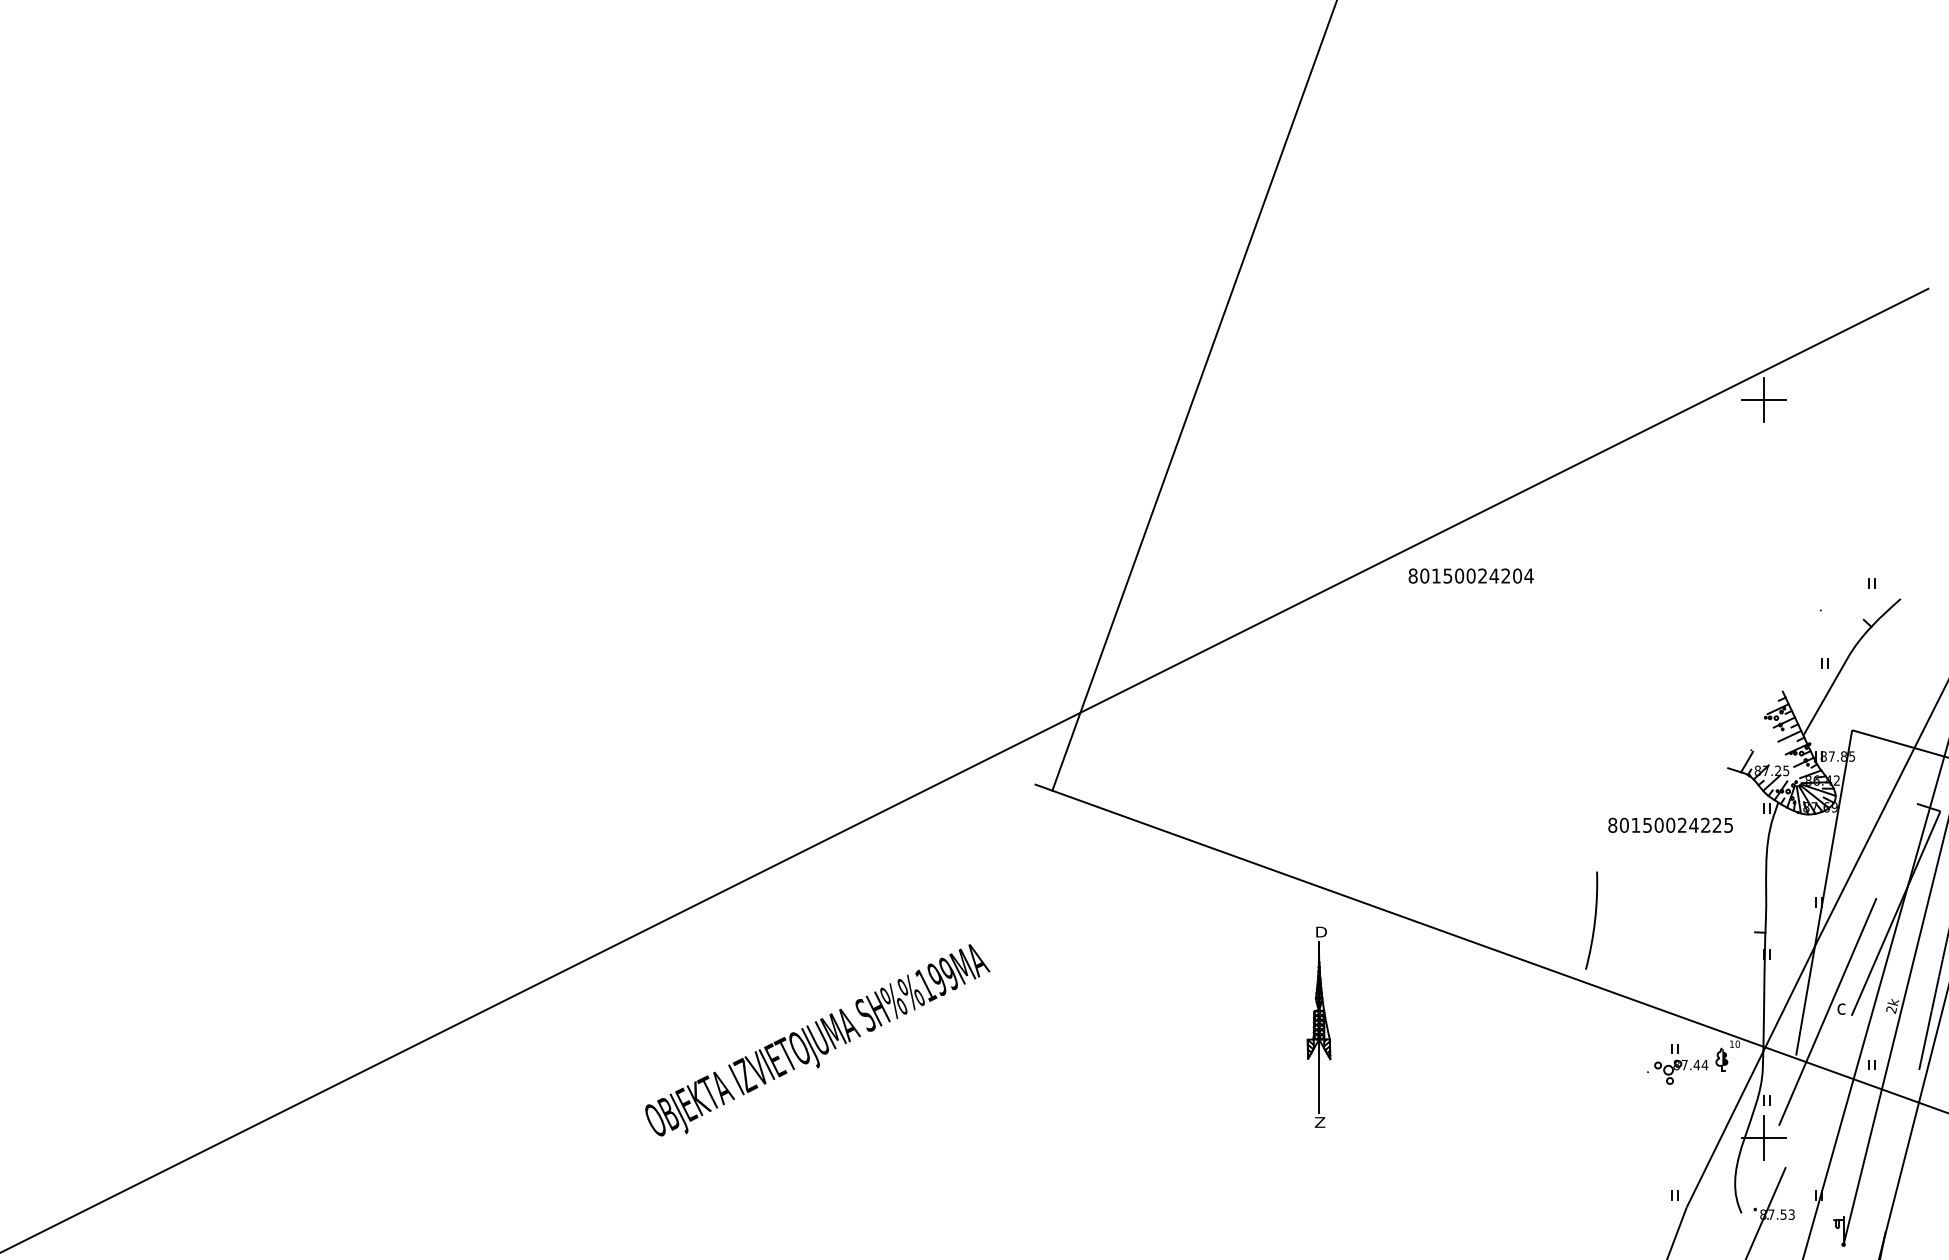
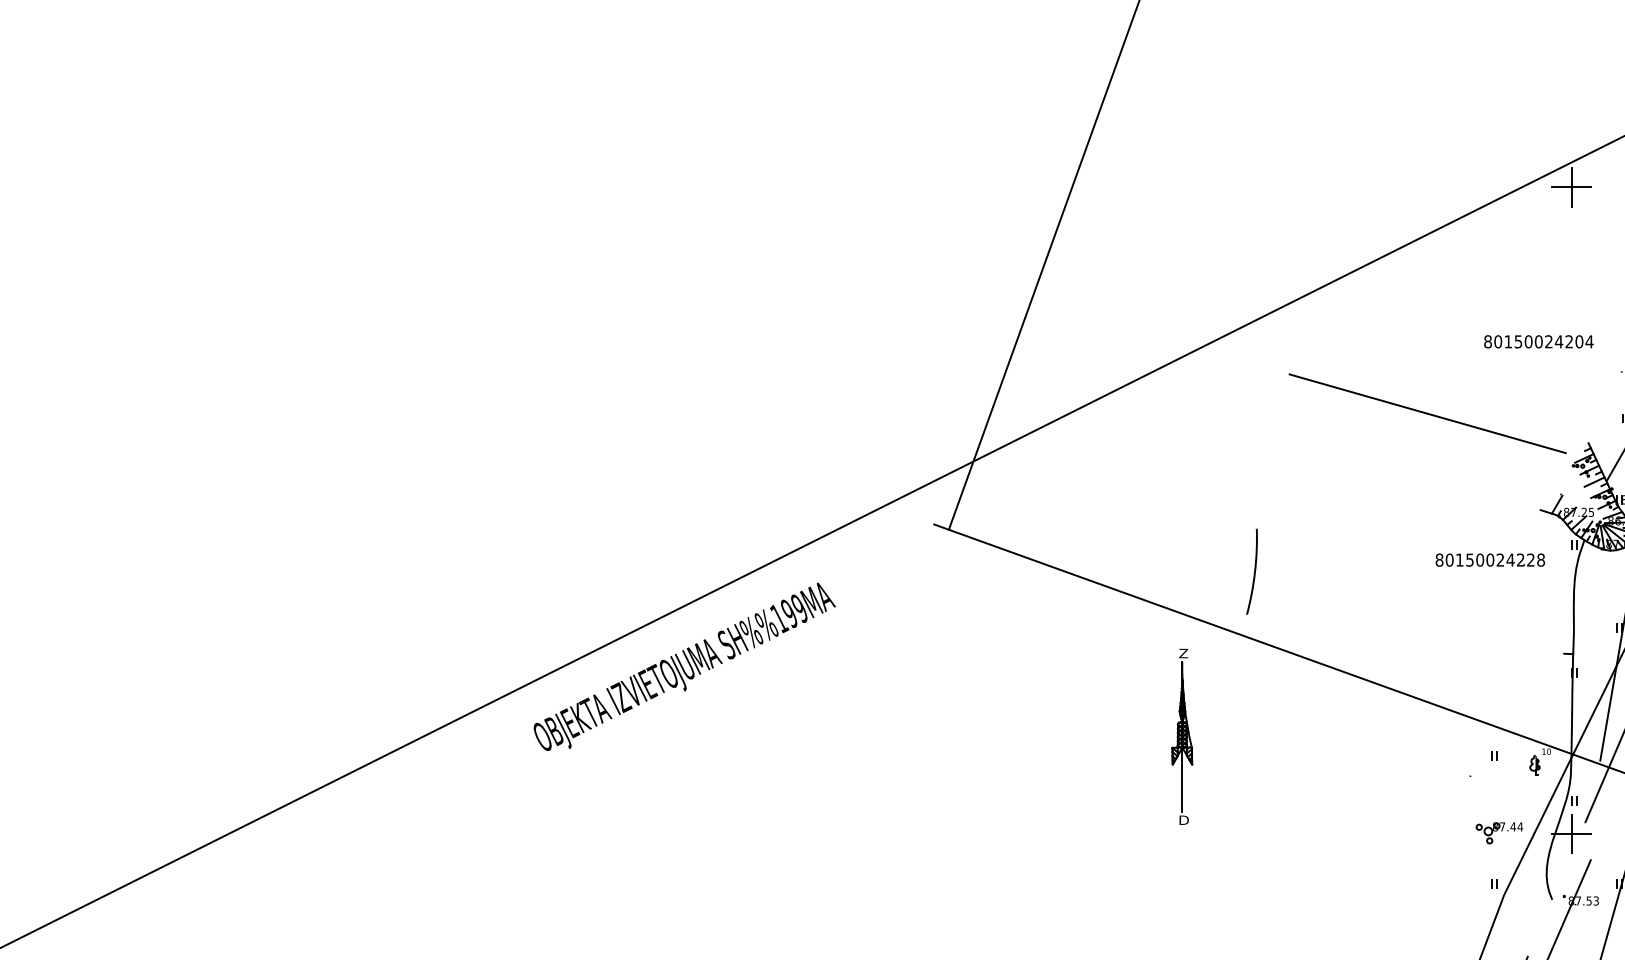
text: (1470, 575) -> (1538, 341), moved
line: (1598, 658) -> (1427, 414), added
text: (1728, 824) -> (1540, 559), 80150024225 -> 80150024228
curve: (1593, 922) -> (1253, 573), moved
text: (1320, 931) -> (1183, 653), D -> Z
text: (817, 1040) -> (684, 667), moved
part: (1681, 1071) -> (1499, 832), moved
text: (1320, 1122) -> (1183, 820), Z -> D

